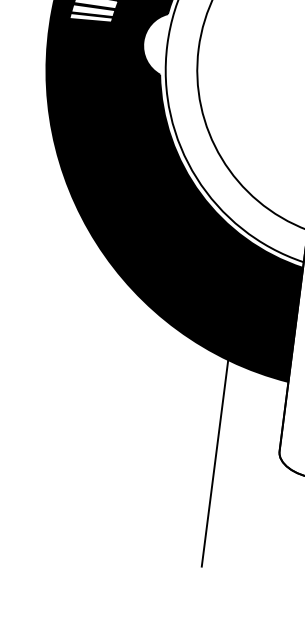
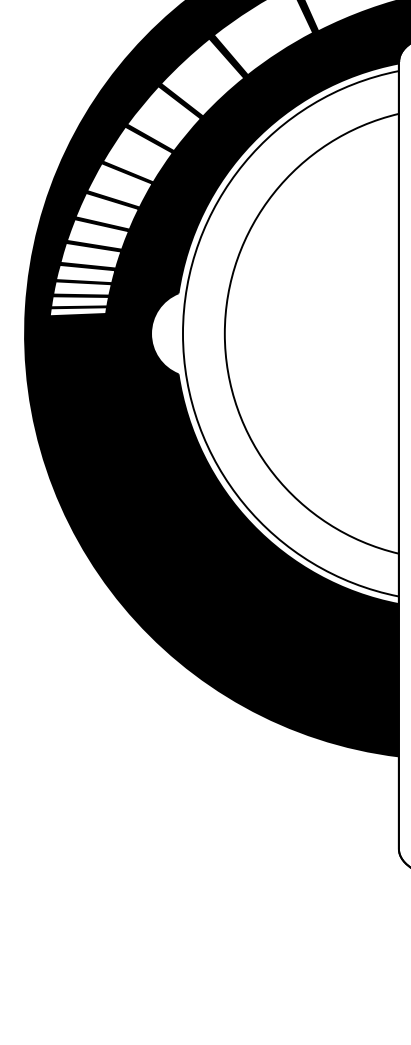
line: (215, 463) -> (316, 875), removed

